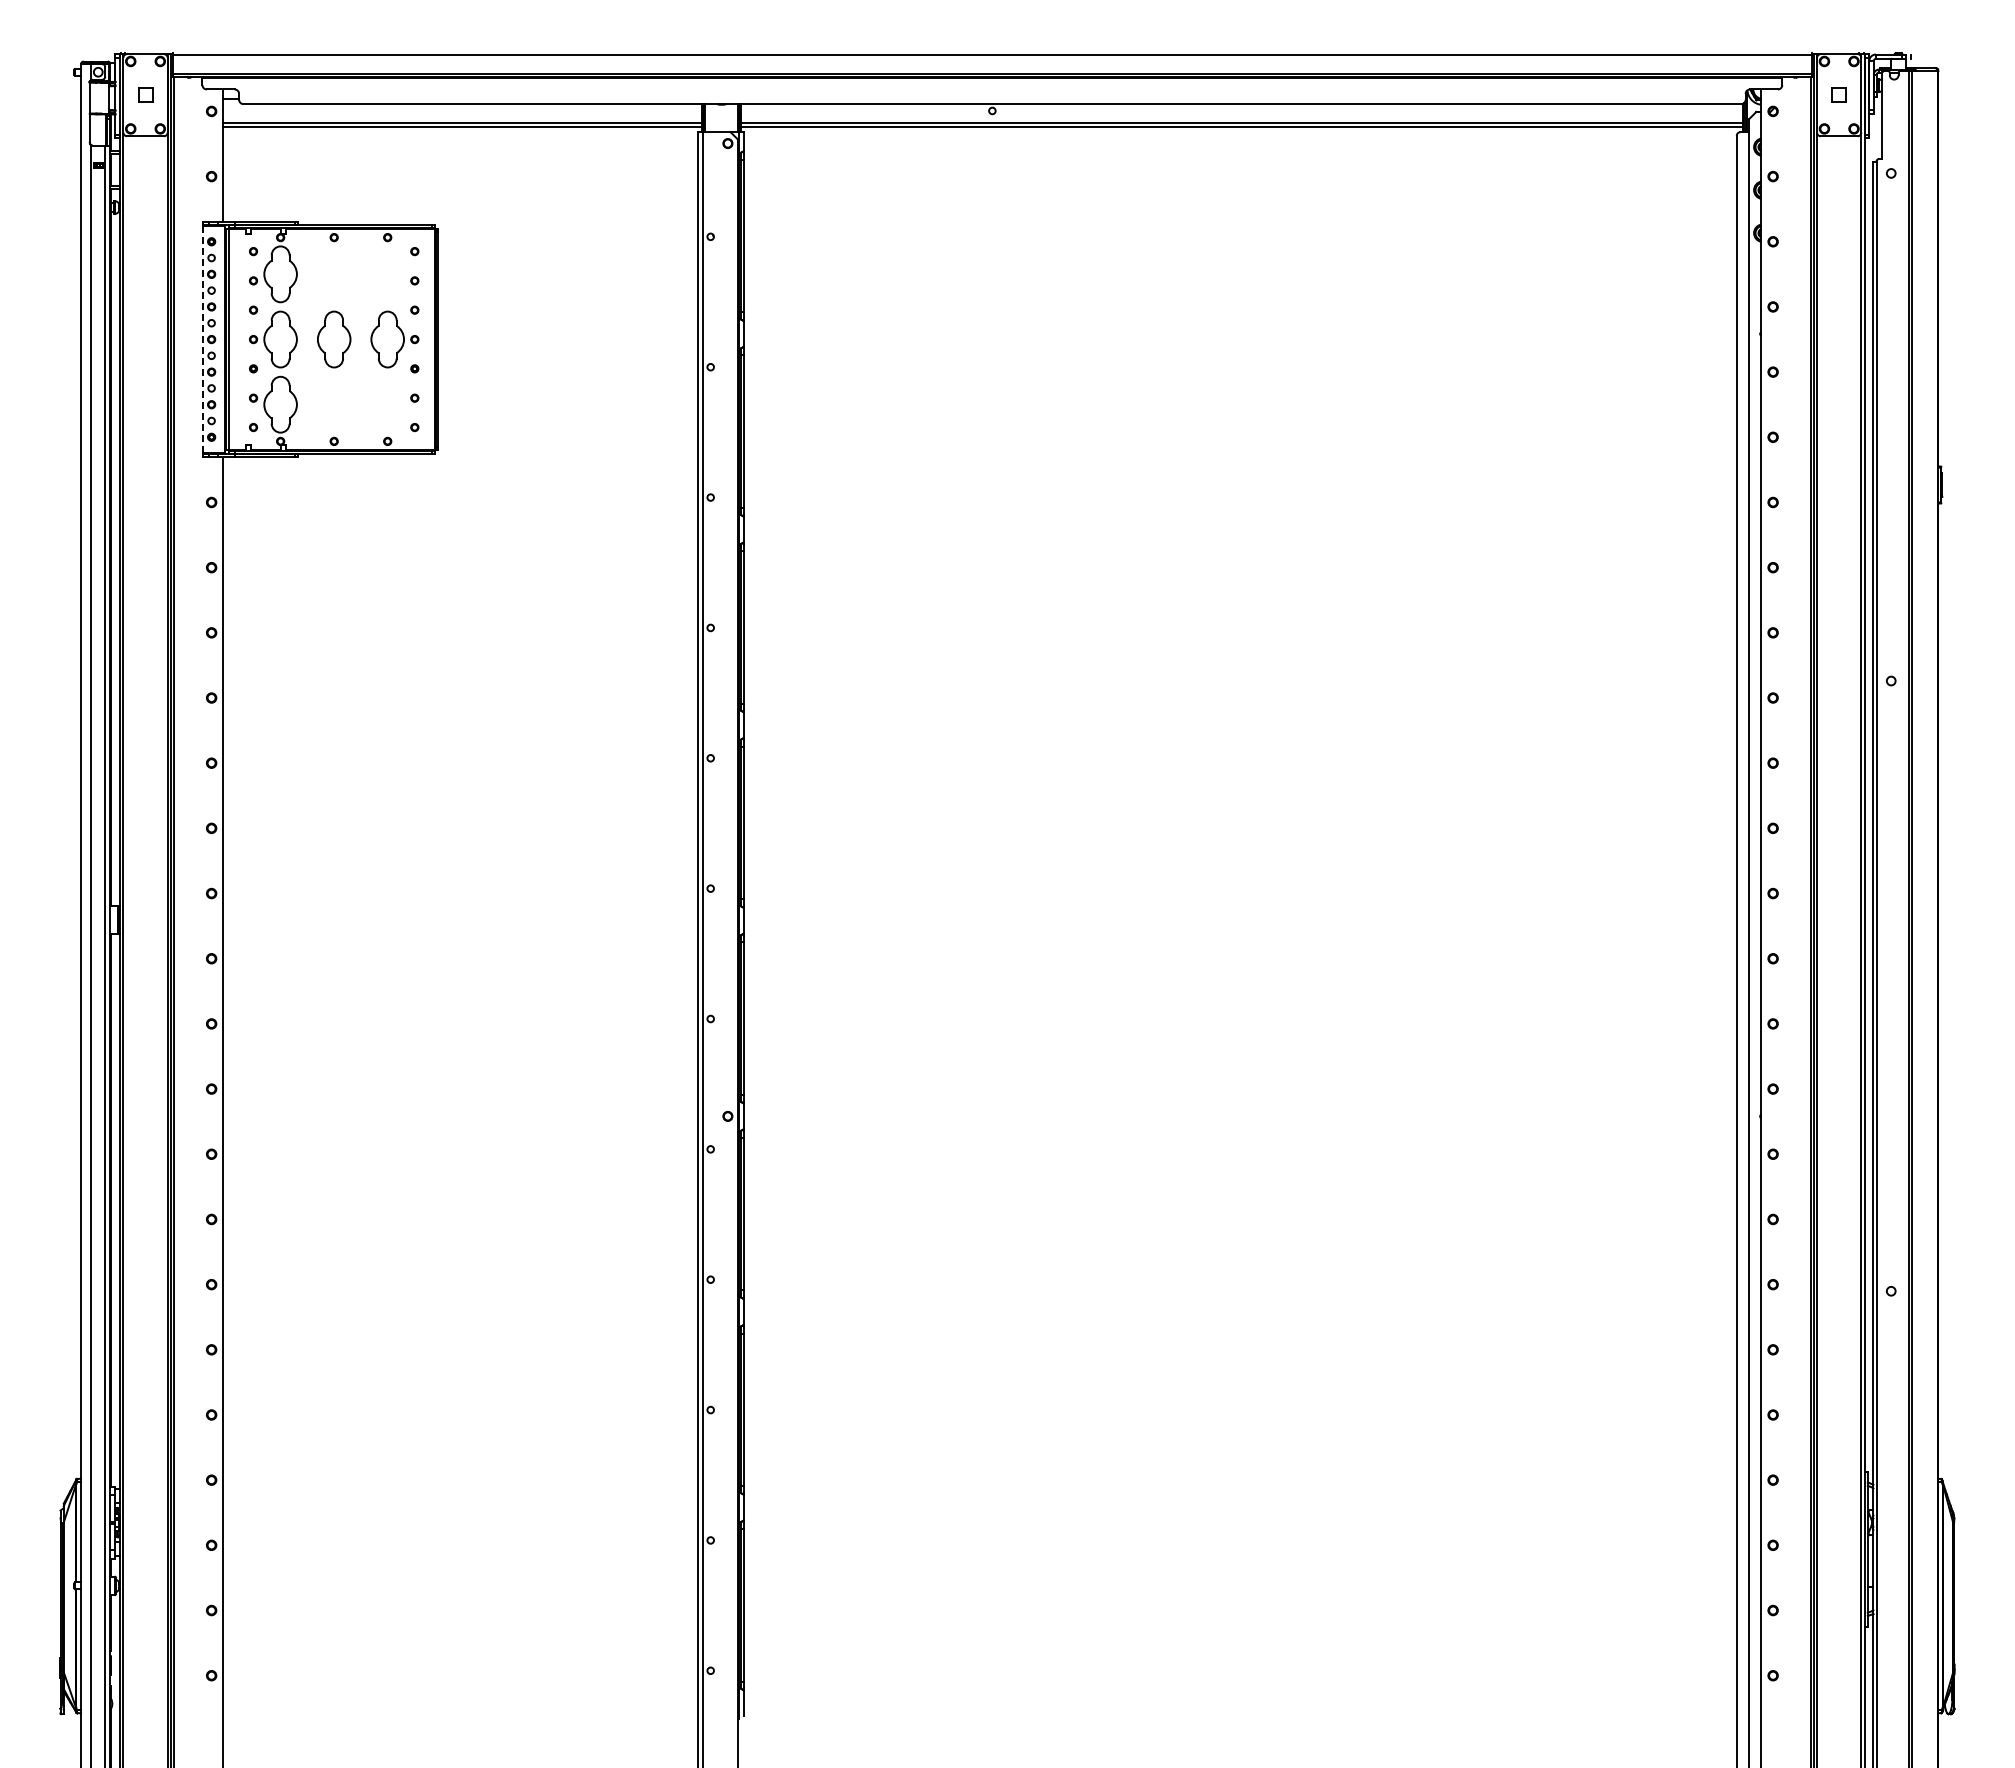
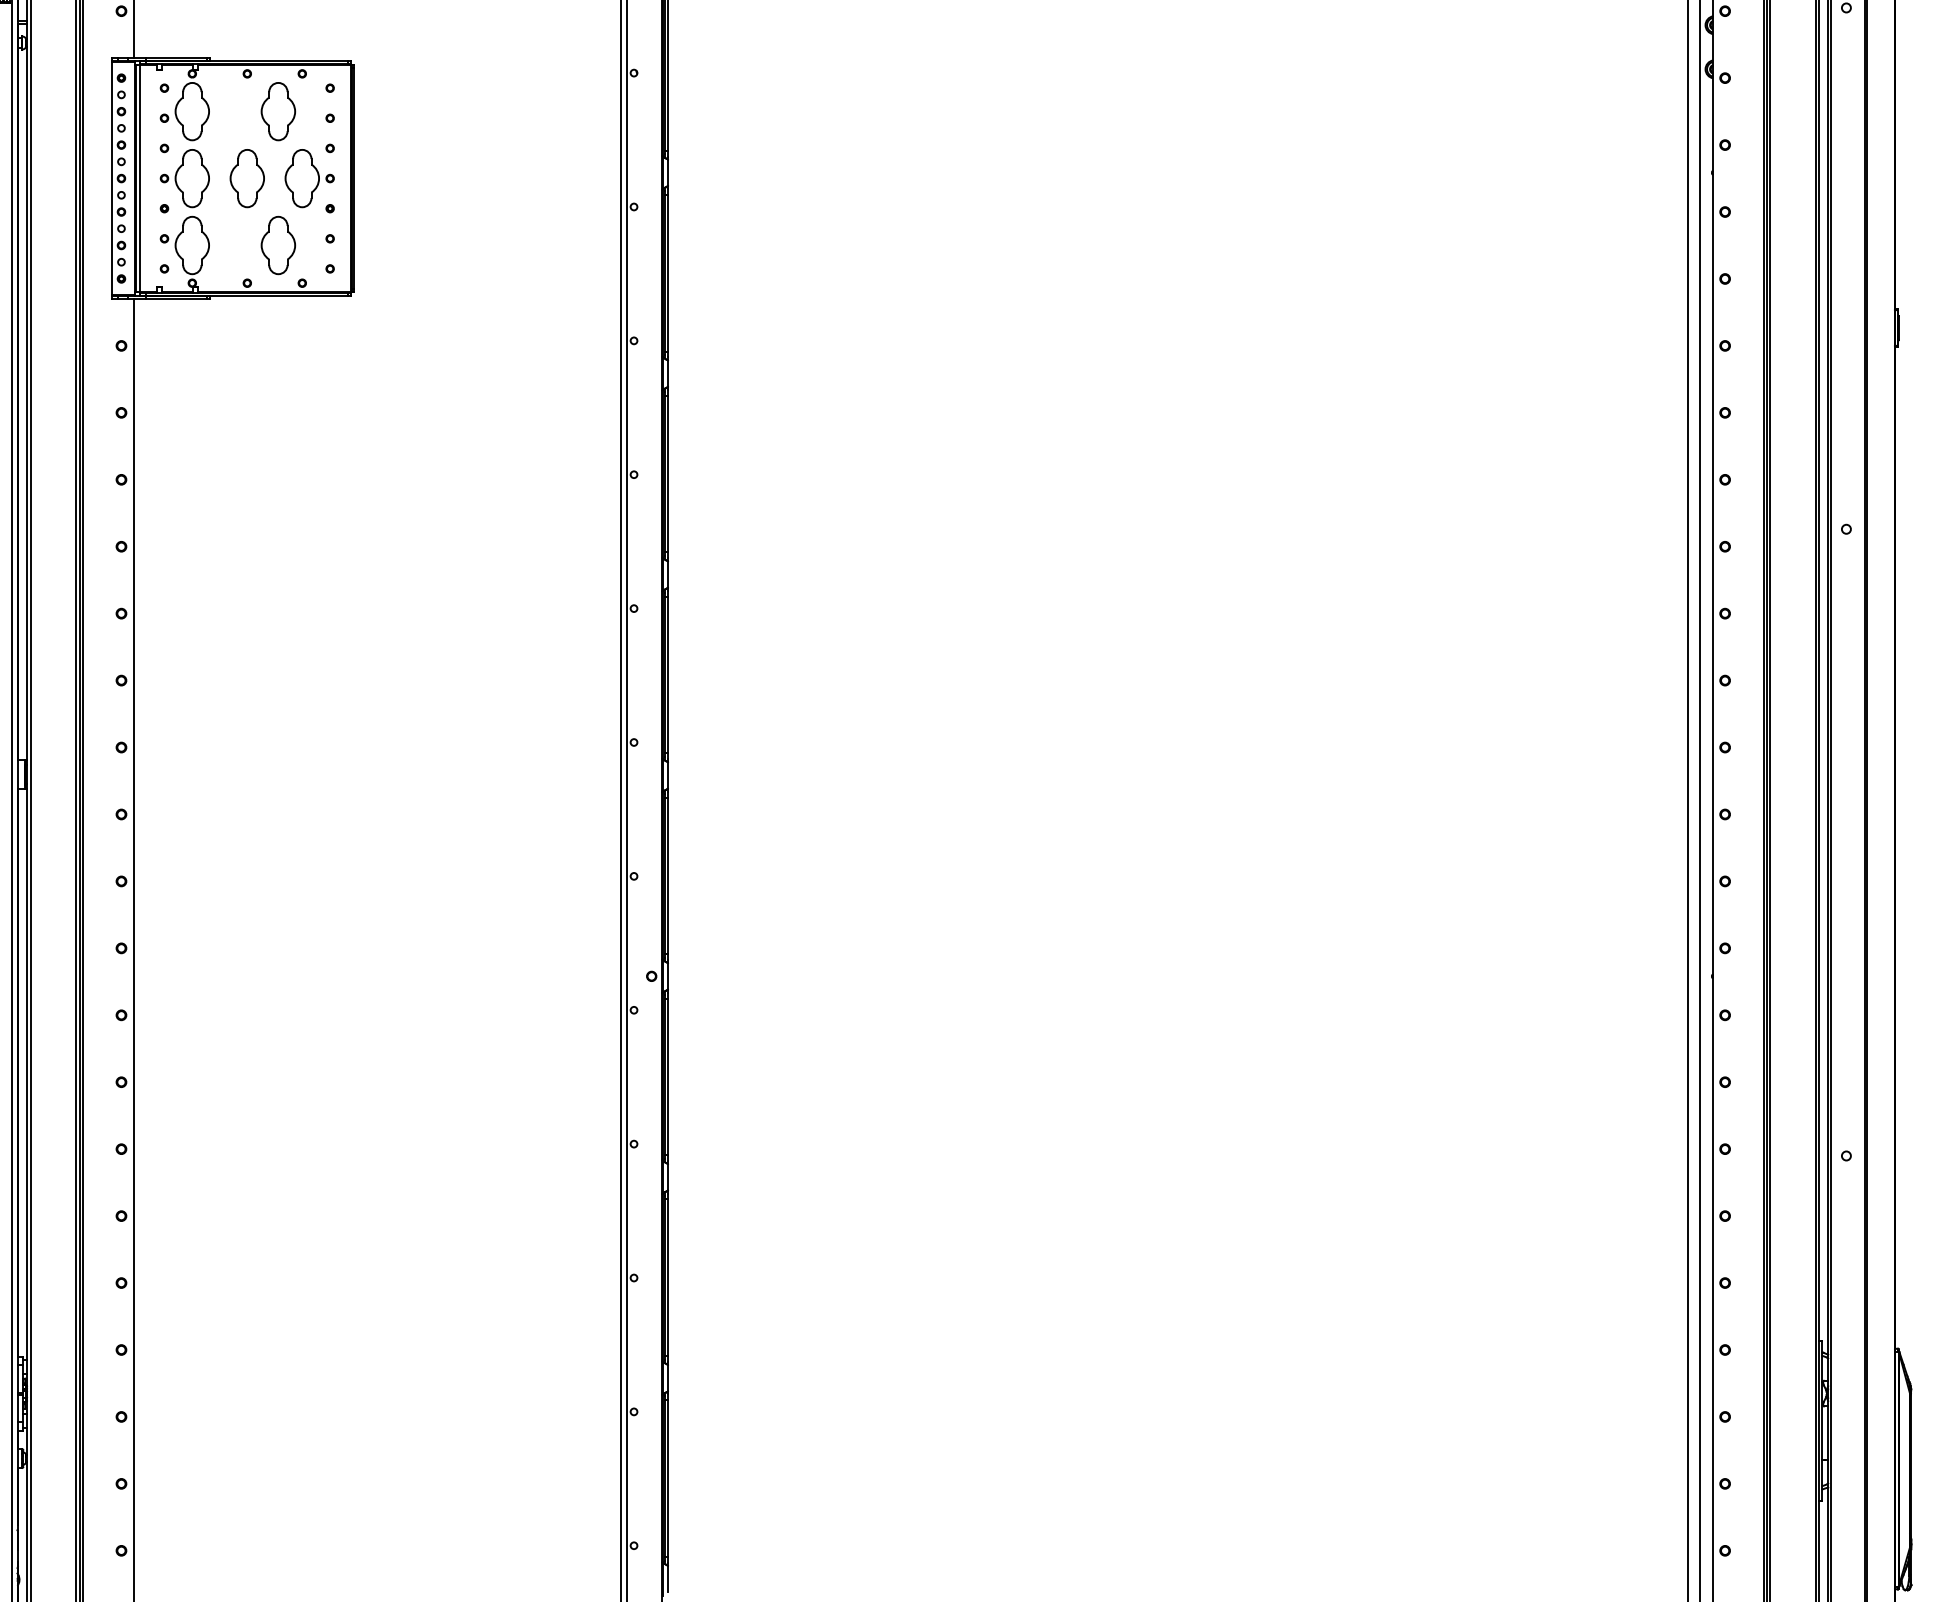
part: (364, 274) -> (278, 111), added
line: (202, 339) -> (112, 178), dashed -> solid
part: (364, 404) -> (278, 245), added

